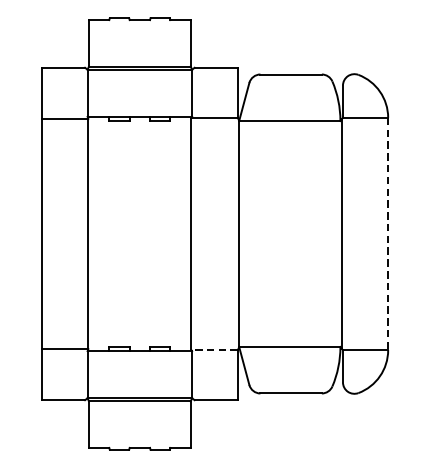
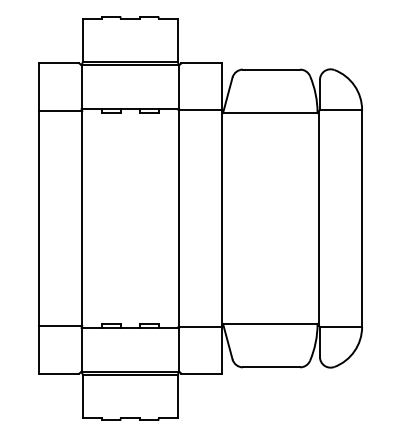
line: (388, 234) -> (362, 218), dashed -> solid
line: (215, 349) -> (200, 326), dashed -> solid

